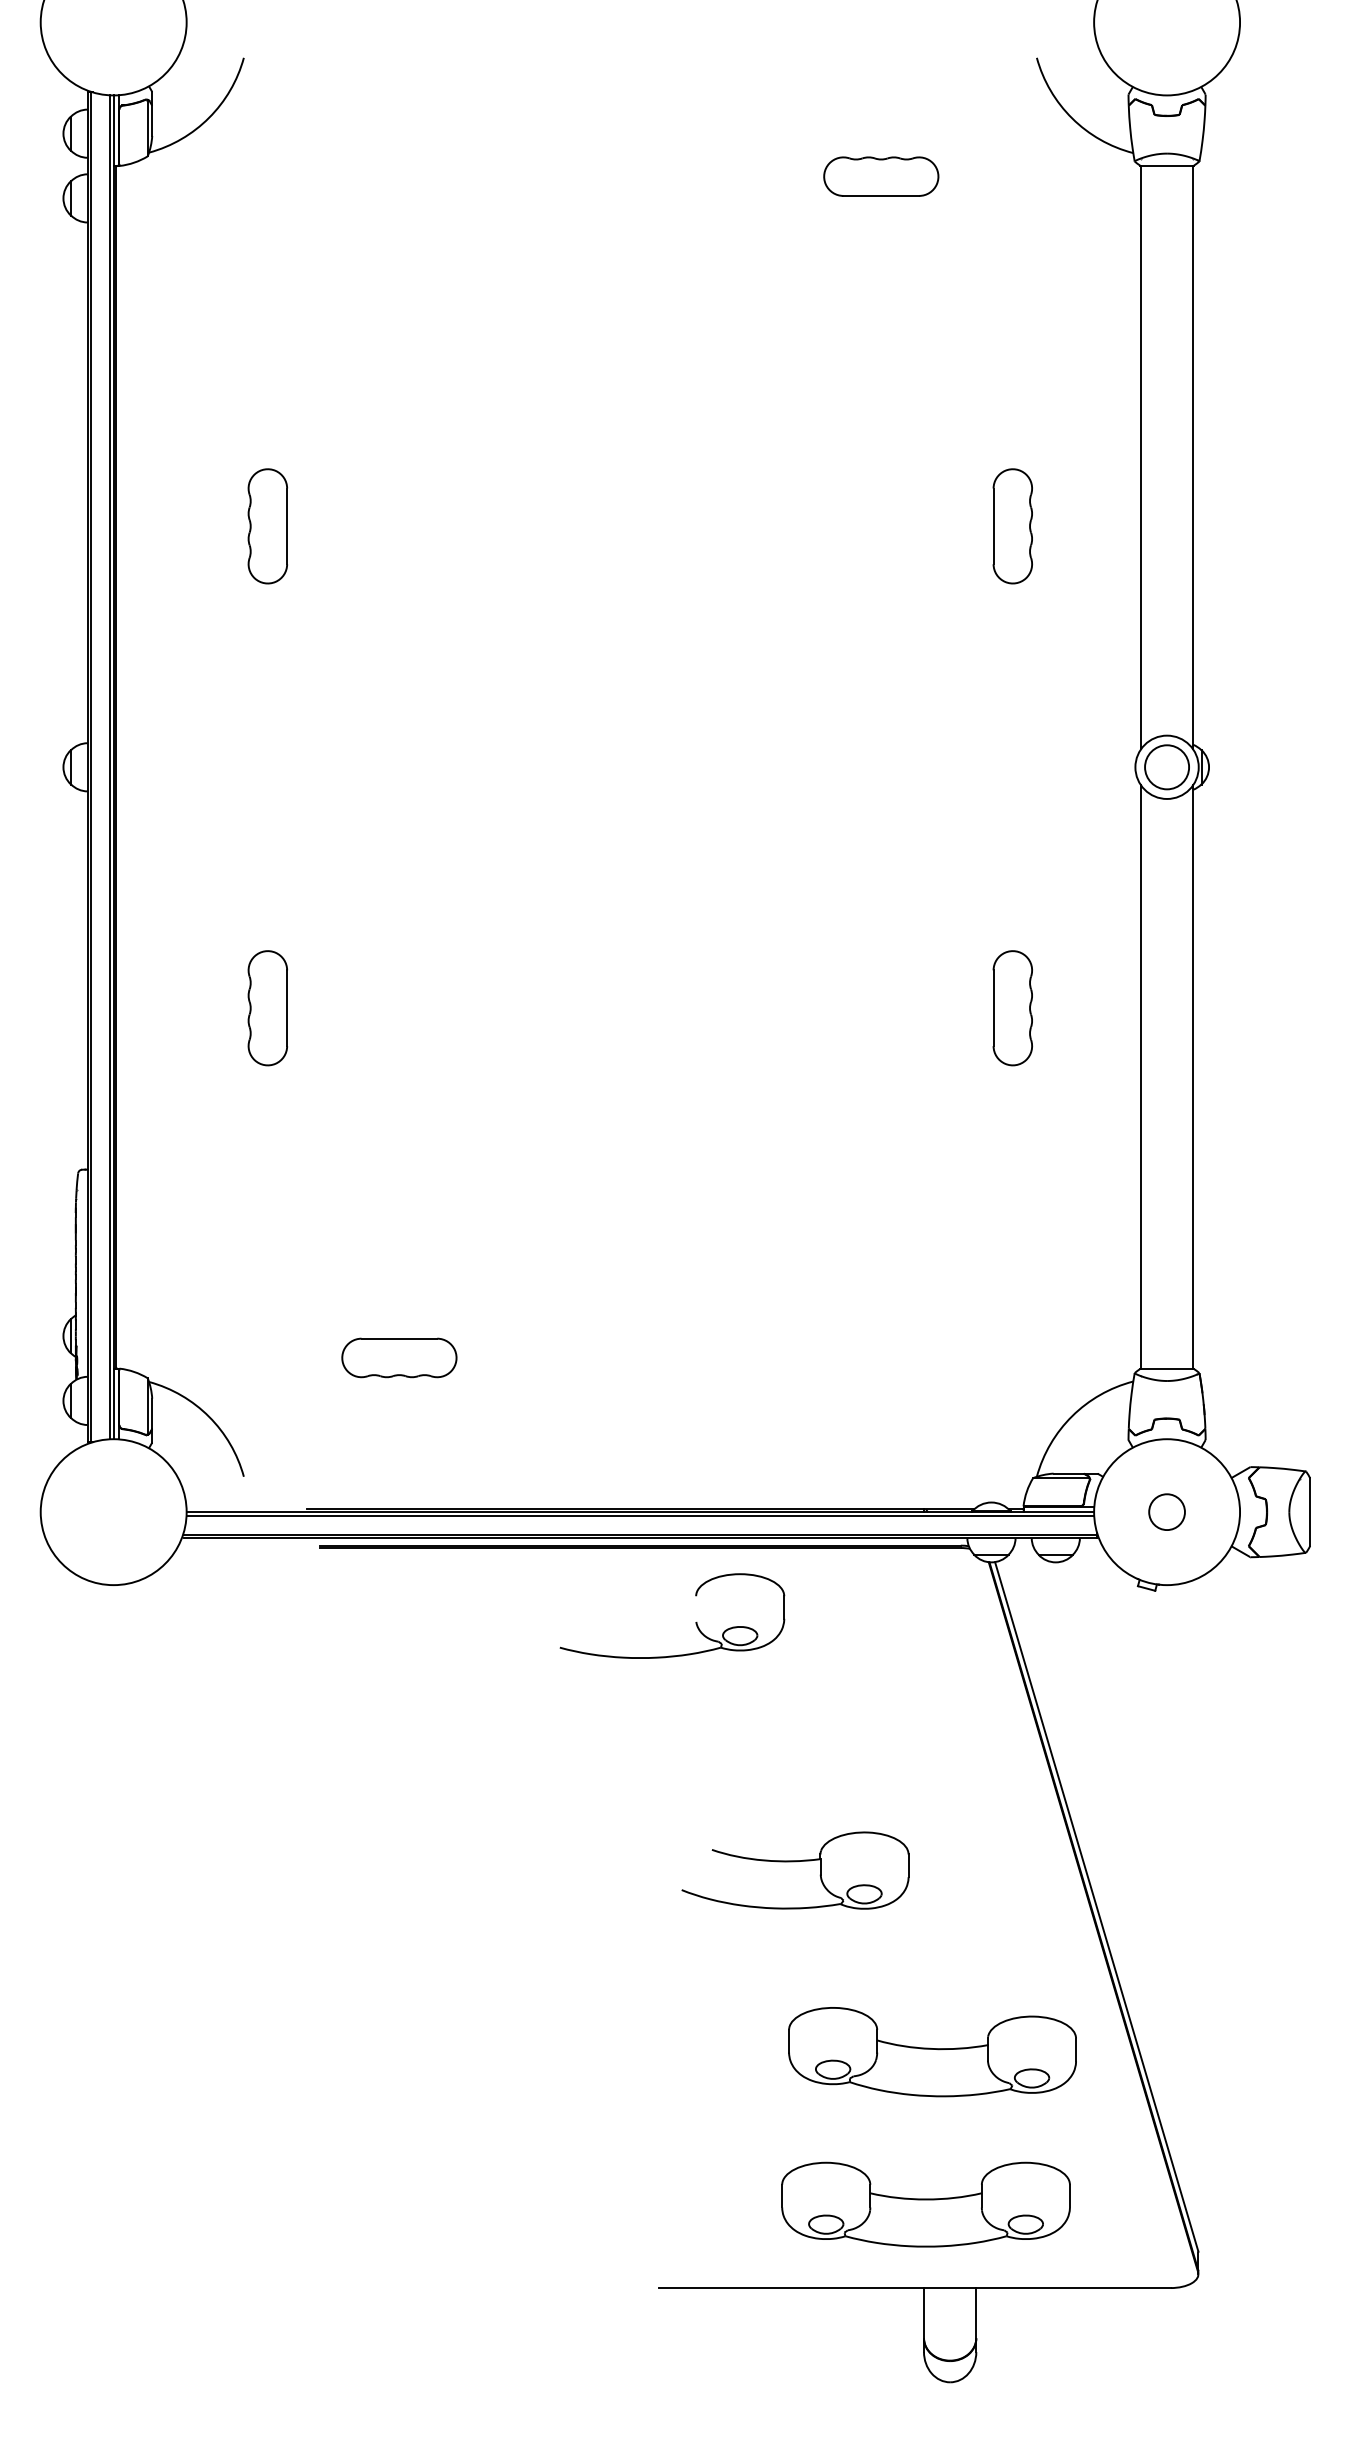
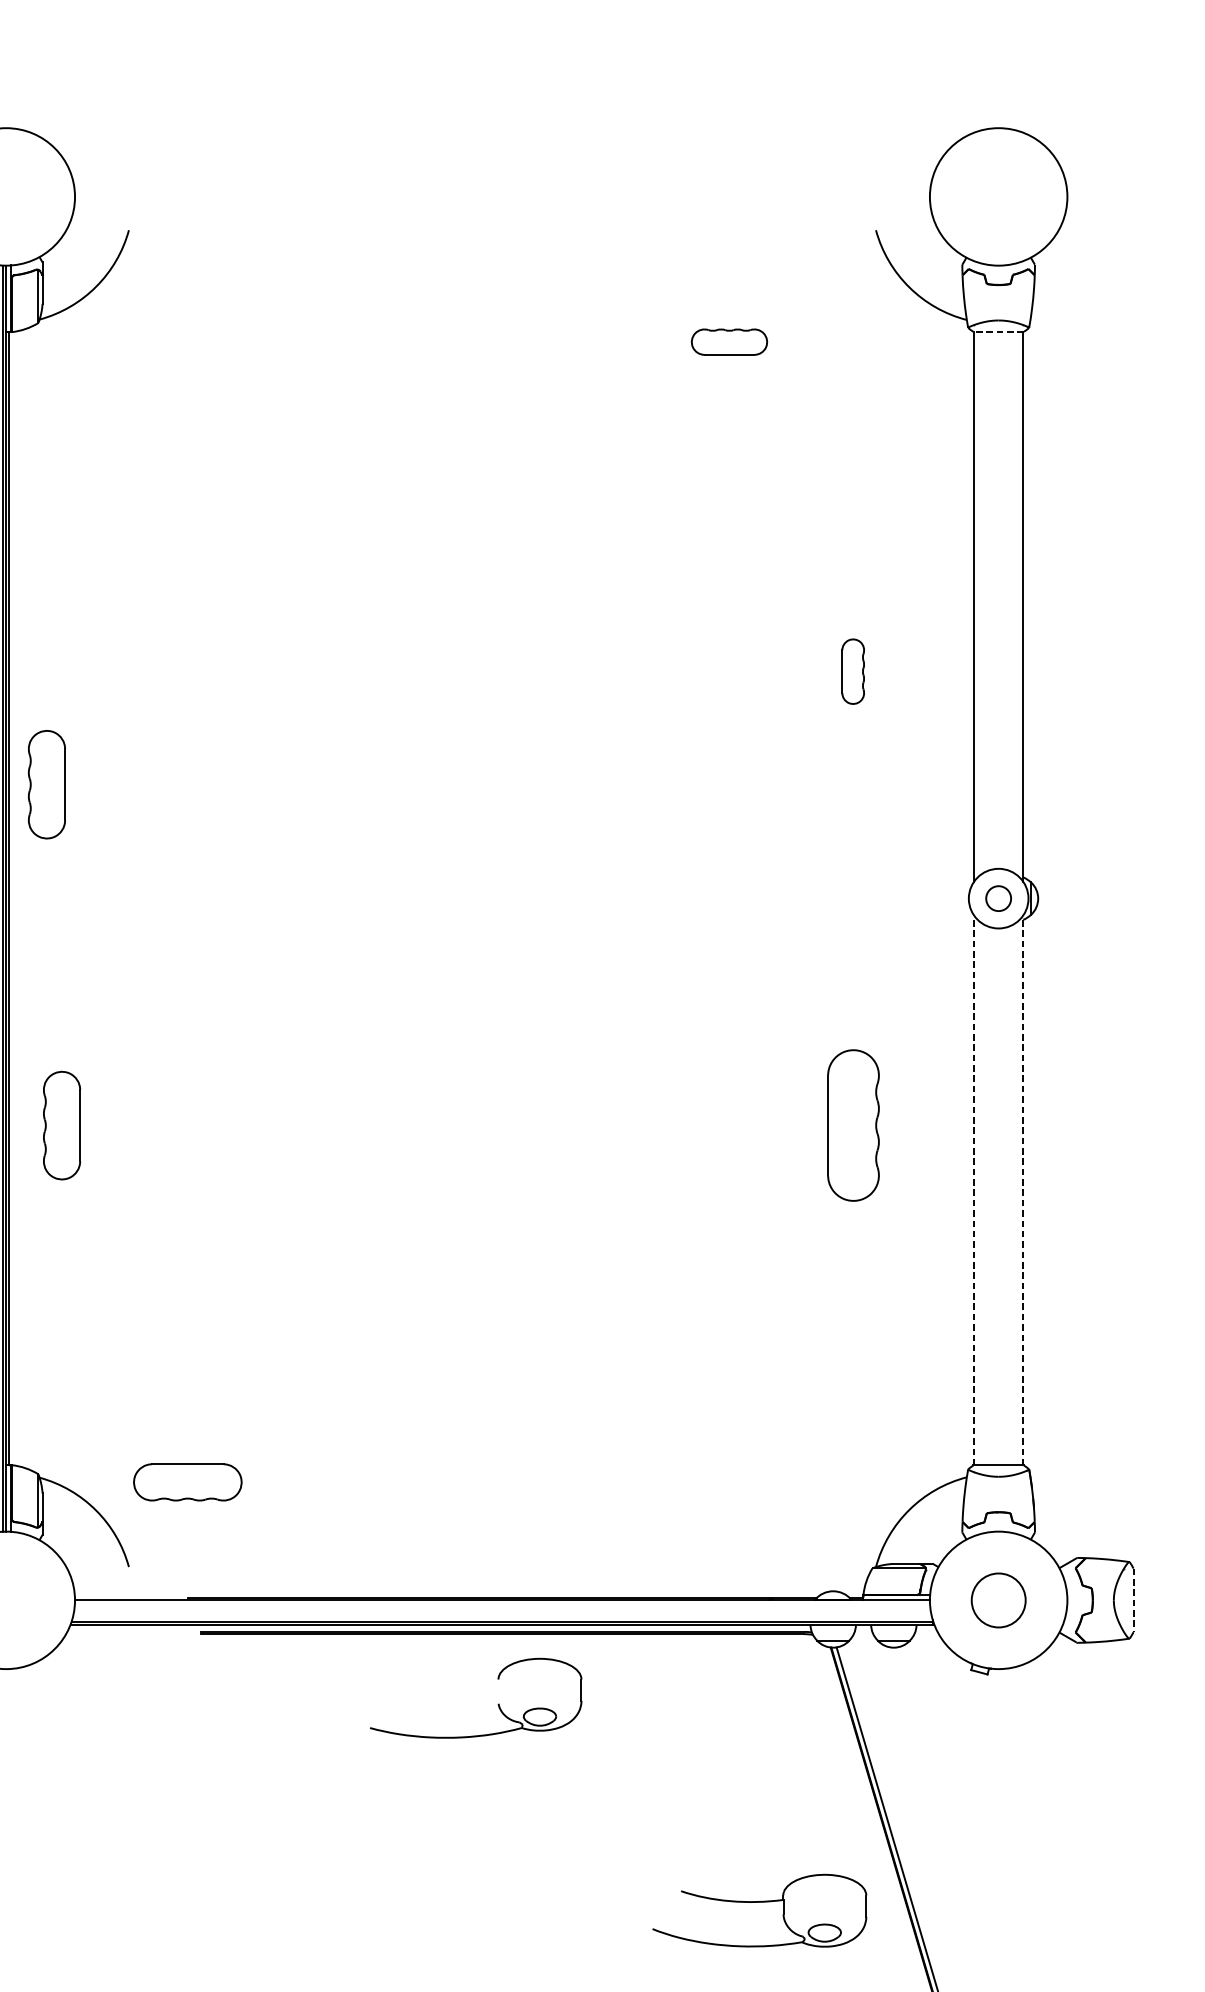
line: (1167, 165) -> (999, 331), solid -> dashed
part: (881, 176) -> (729, 342), size x0.7
part: (267, 526) -> (46, 784), moved
part: (1012, 526) -> (853, 671), size x0.6
circle: (1167, 767) -> (999, 898), size x0.6
part: (267, 1008) -> (61, 1125), moved
part: (1012, 1008) -> (853, 1125), size x1.4
line: (1140, 1077) -> (973, 1190), solid -> dashed
line: (1193, 1077) -> (1023, 1190), solid -> dashed
part: (399, 1357) -> (187, 1481), moved
circle: (1166, 1511) -> (998, 1599), size x1.6
line: (1310, 1512) -> (1133, 1600), solid -> dashed
line: (640, 1515) -> (502, 1603), removed
part: (695, 1622) -> (497, 1704), moved
part: (795, 1862) -> (759, 1903), moved

